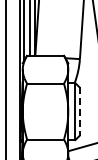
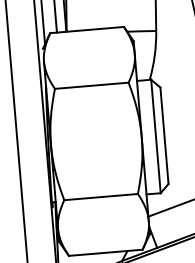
line: (79, 112) -> (164, 137), dashed -> solid

